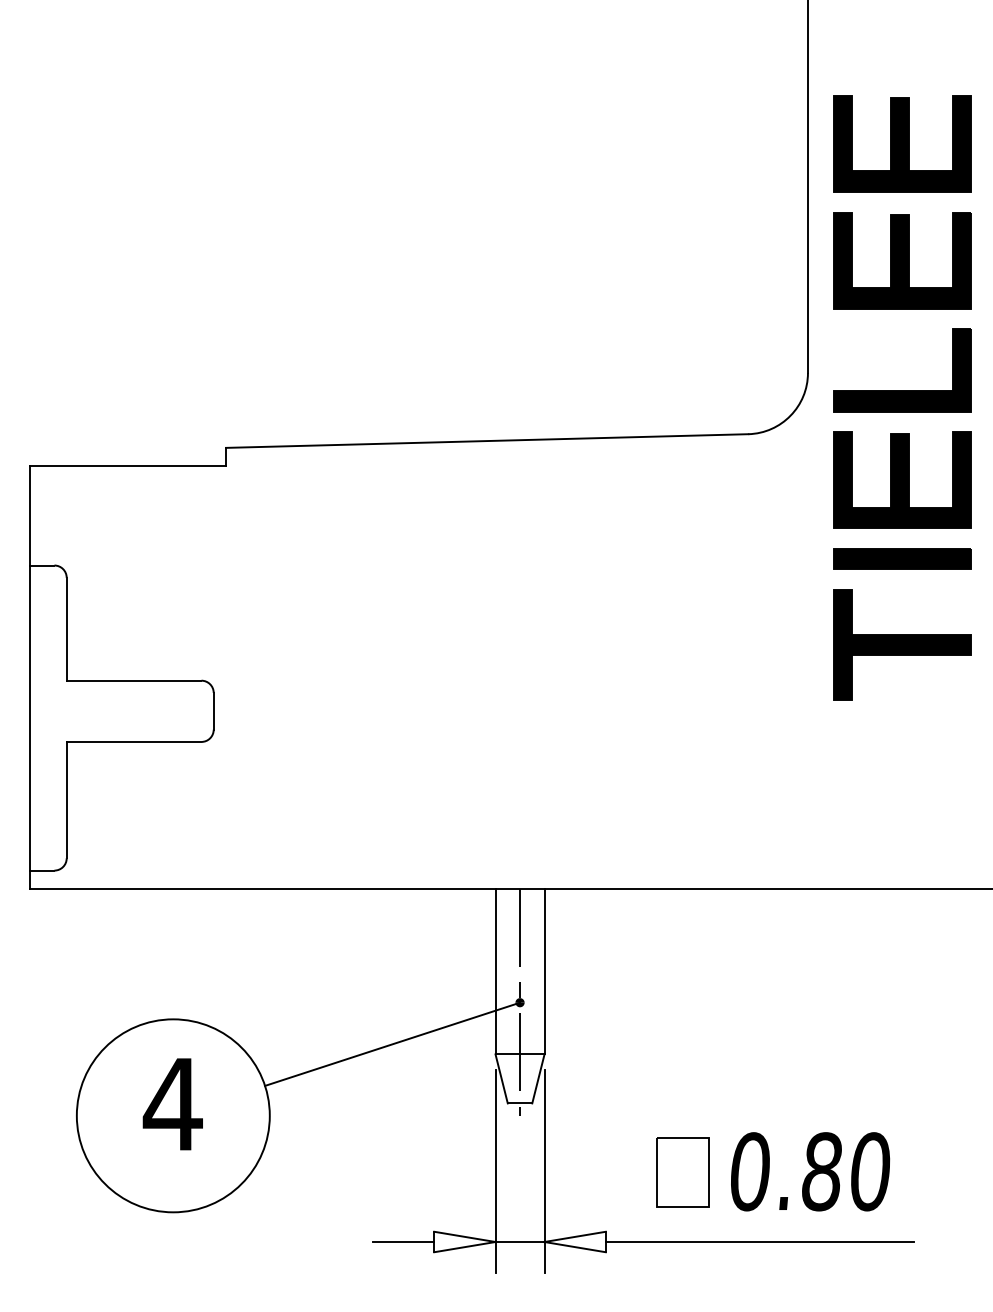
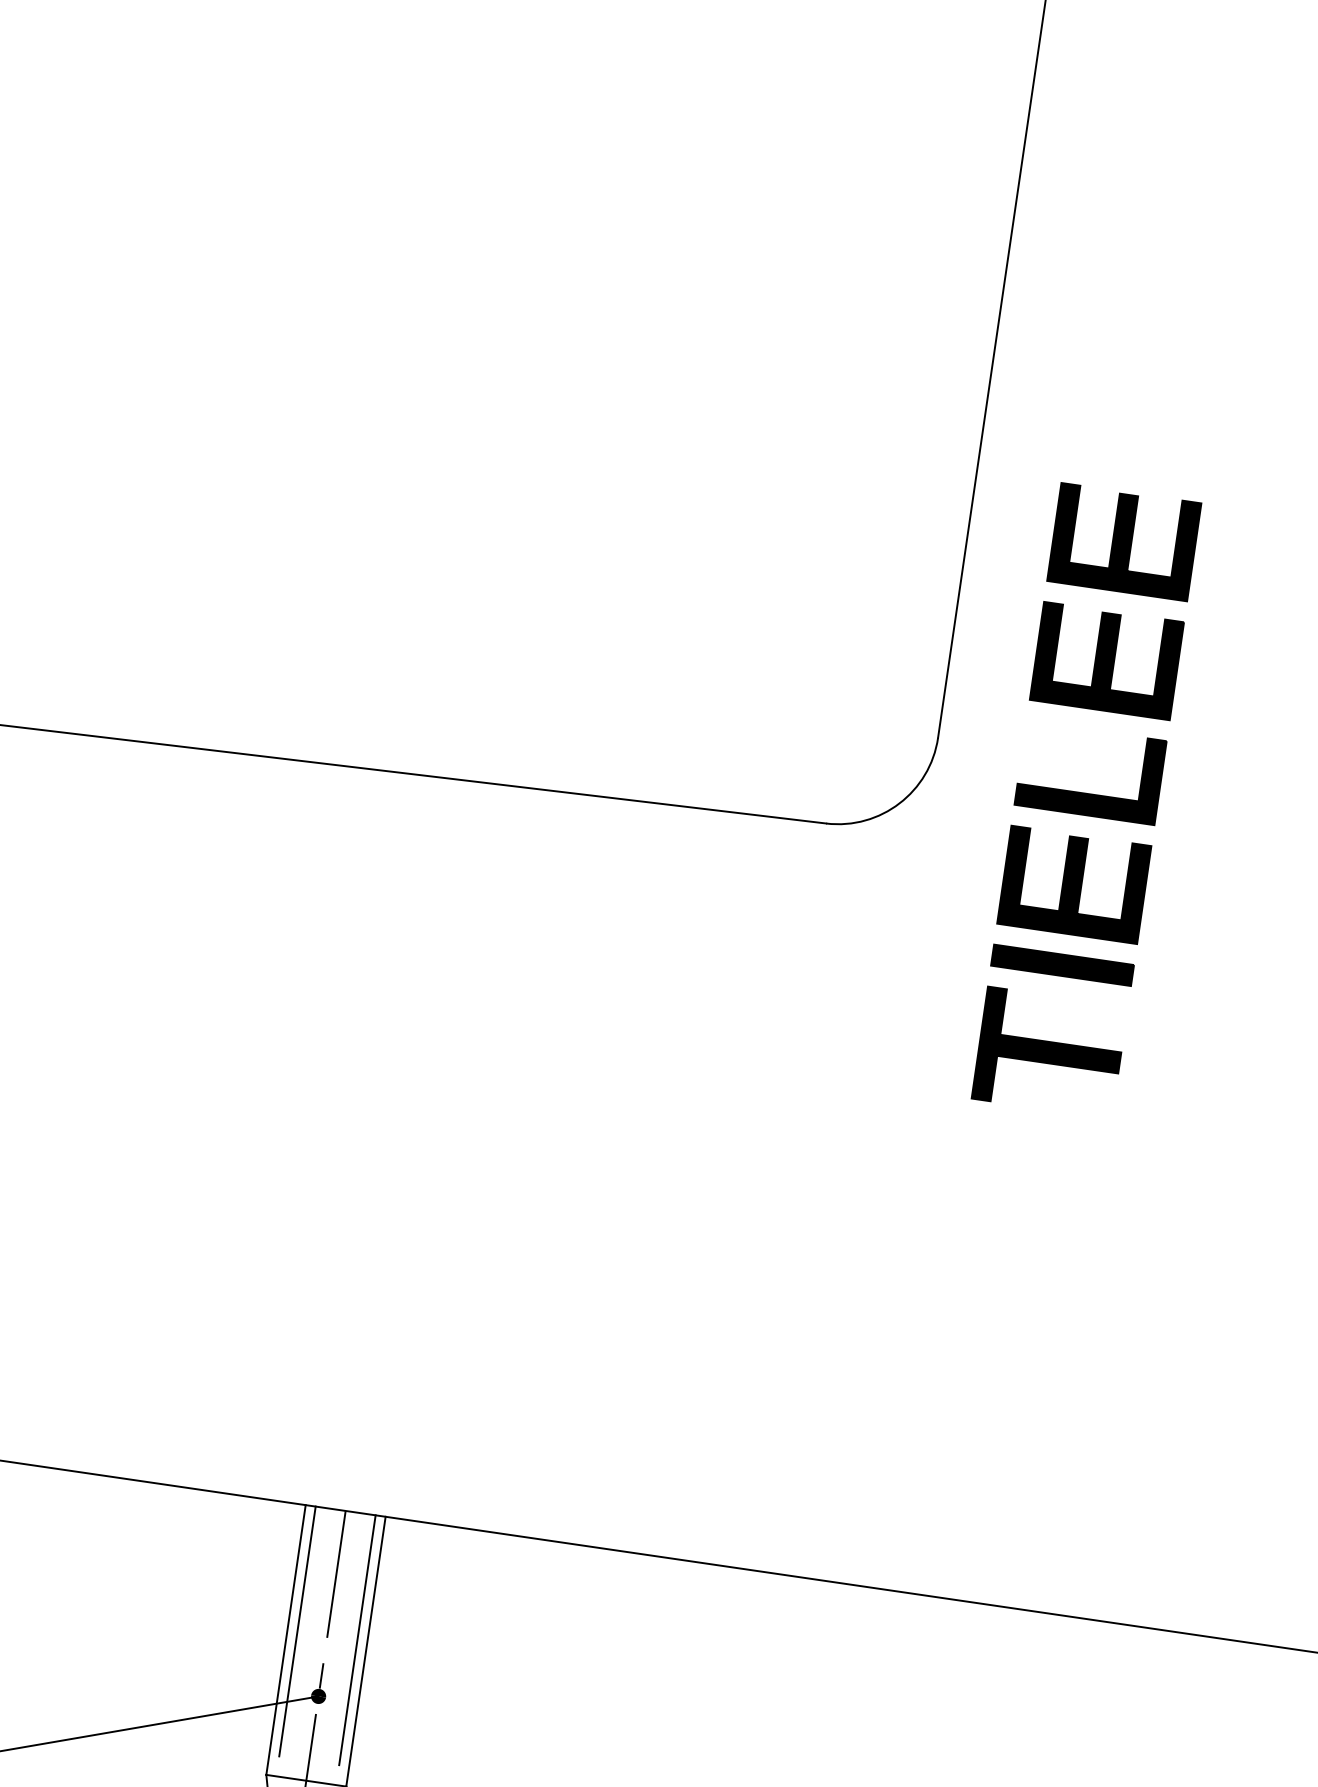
part: (902, 397) -> (1086, 800), size x0.62
line: (501, 965) -> (297, 1631), added
line: (538, 965) -> (357, 1640), added

